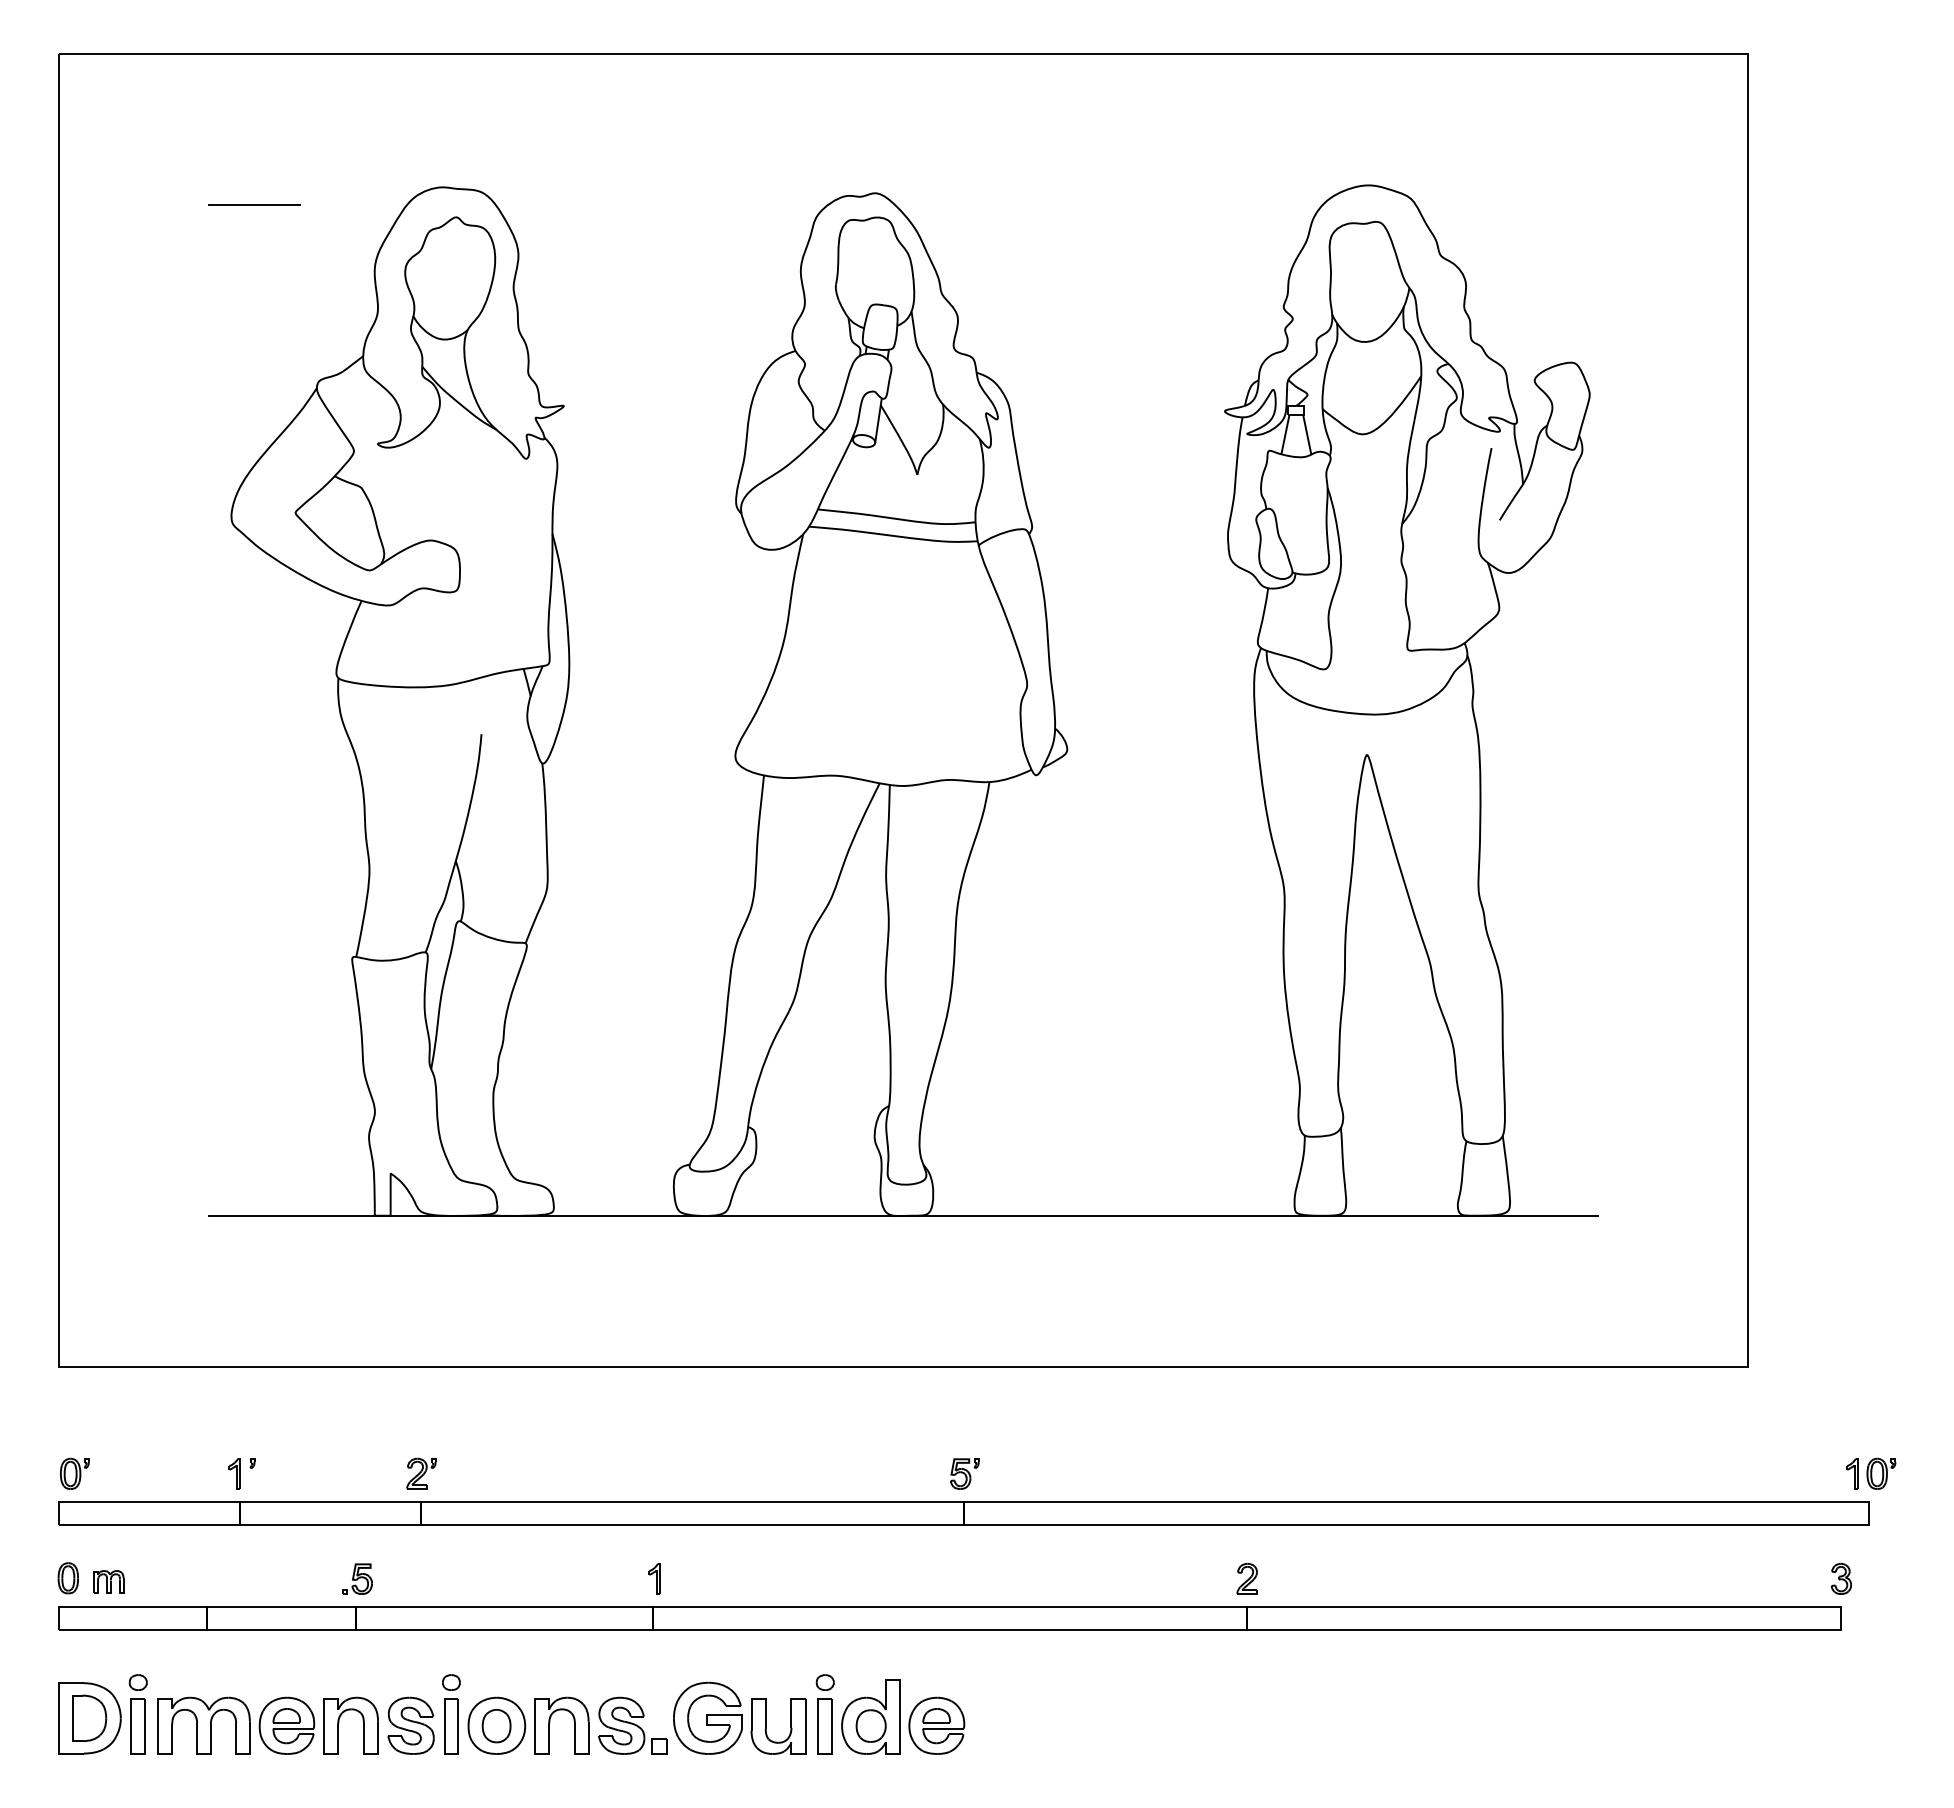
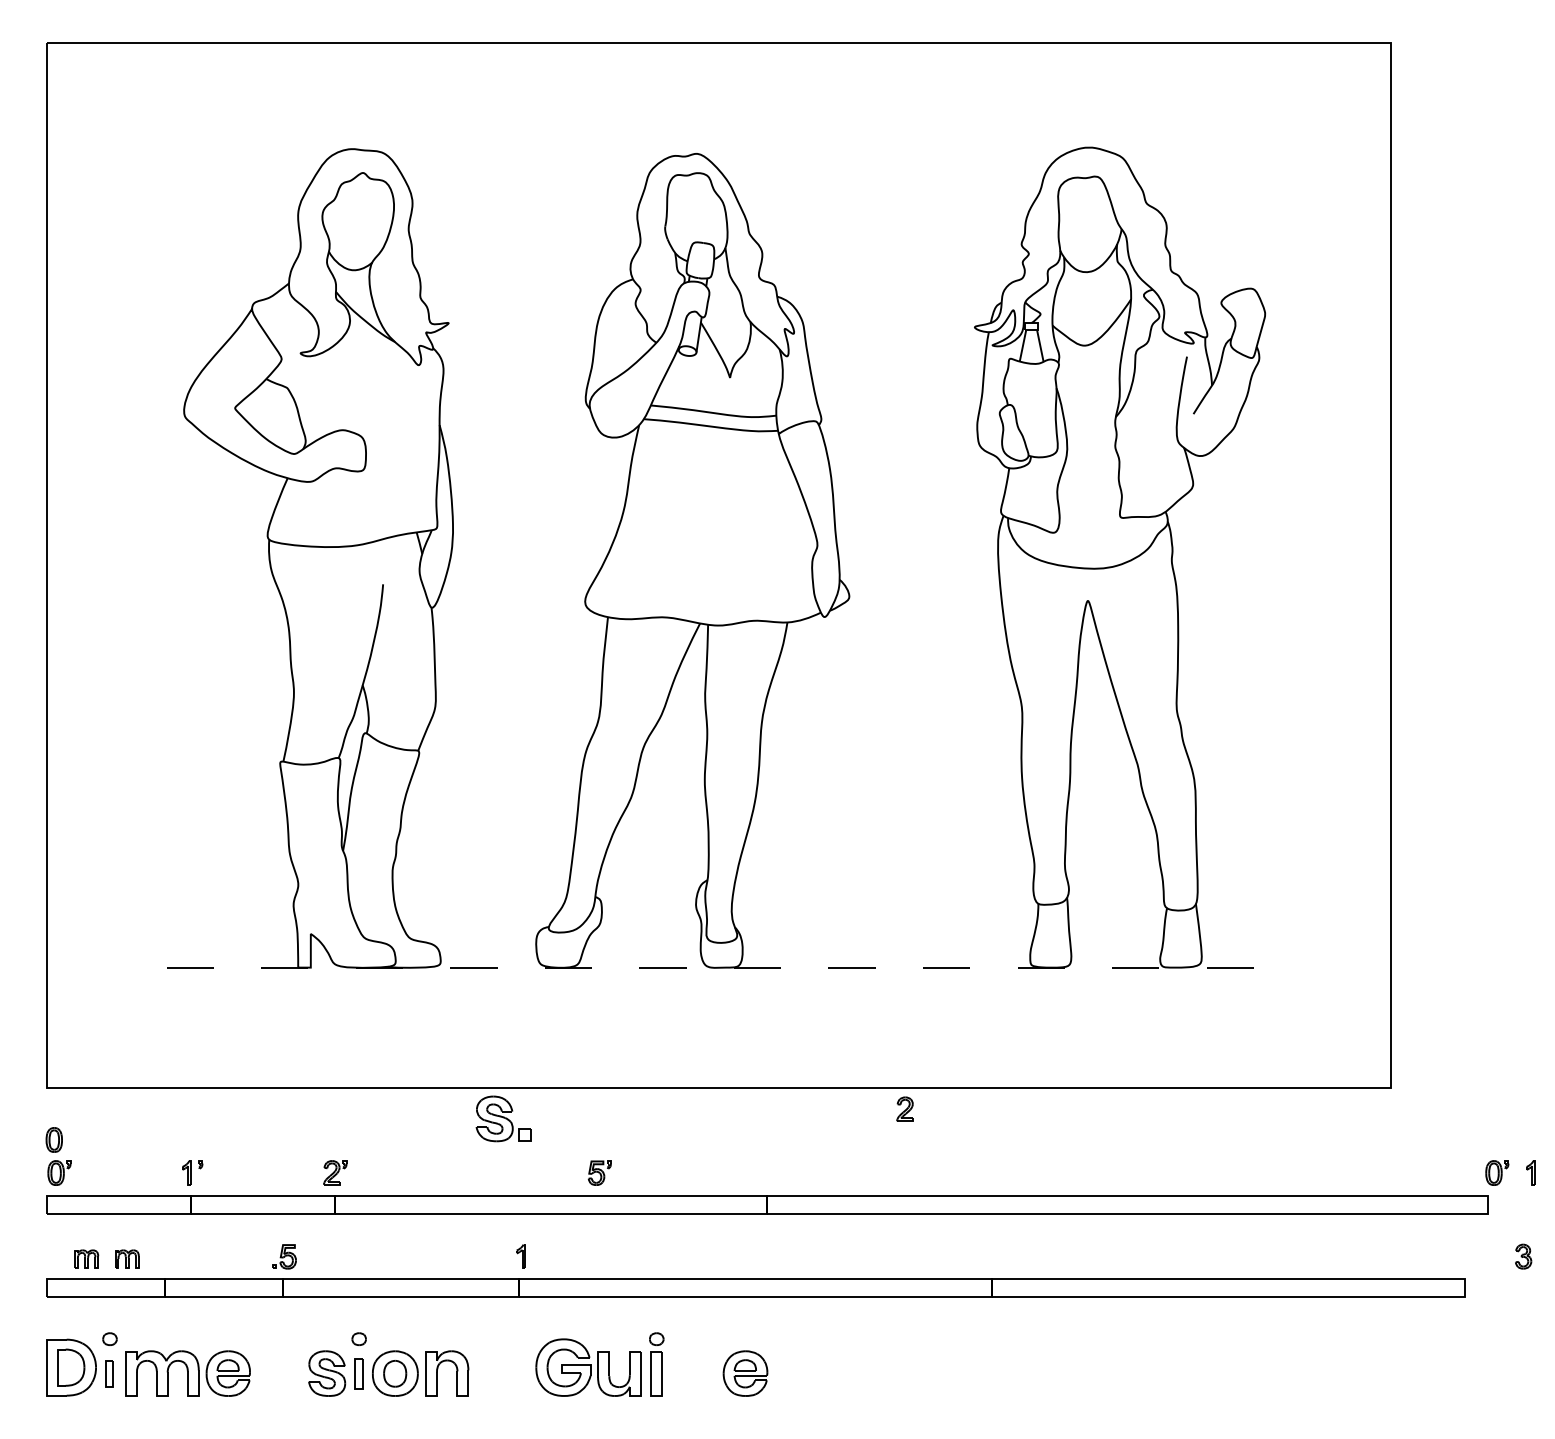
line: (254, 204) -> (202, 162), removed
line: (904, 1215) -> (719, 967), solid -> dashed
part: (964, 1473) -> (599, 1172), moved
part: (1852, 1473) -> (1530, 1172), moved
part: (67, 1578) -> (53, 1140), moved
part: (1246, 1578) -> (904, 1109), moved
part: (1840, 1578) -> (1522, 1256), moved
part: (159, 1581) -> (126, 1258), added
part: (870, 1716) -> (692, 1366), removed
part: (339, 1723) -> (270, 1371), removed
part: (632, 1725) -> (503, 1118), moved
part: (137, 1726) -> (109, 1374), size x0.6
part: (451, 1726) -> (359, 1374), size x0.7

